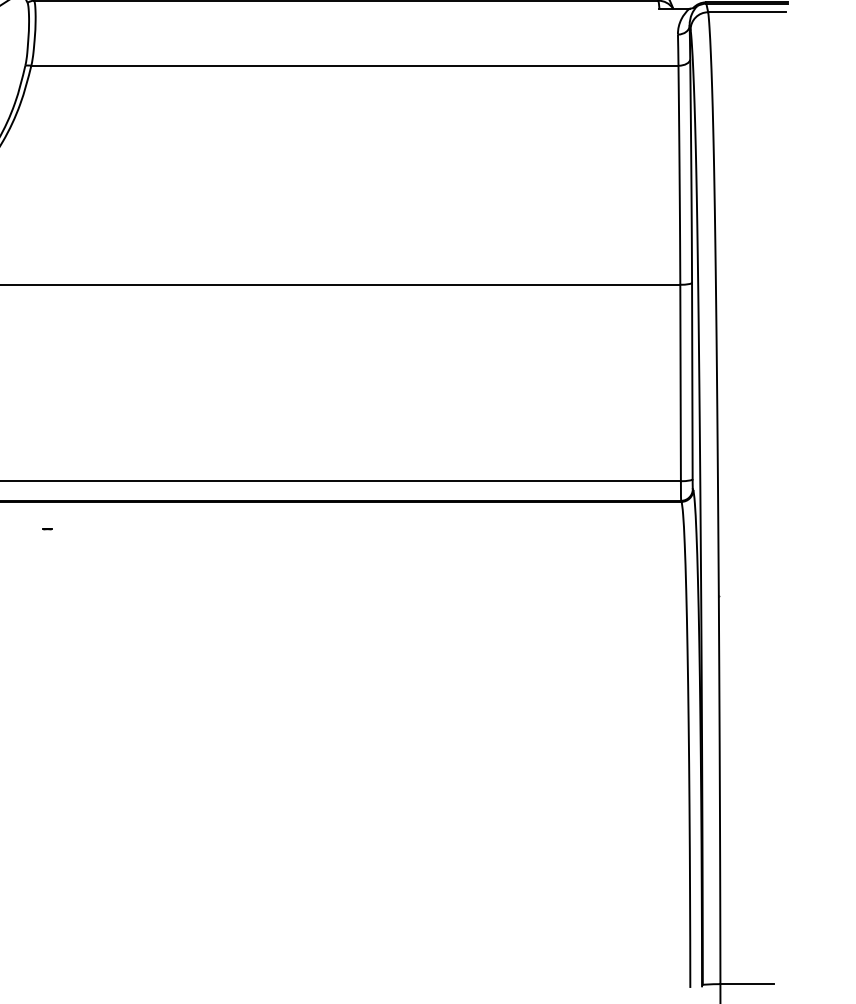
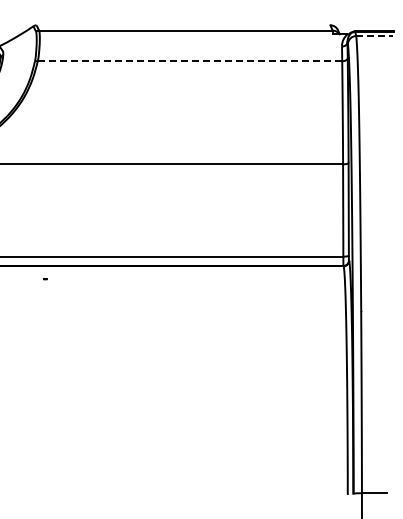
line: (749, 13) -> (375, 36), solid -> dashed
line: (355, 66) -> (190, 61), solid -> dashed

